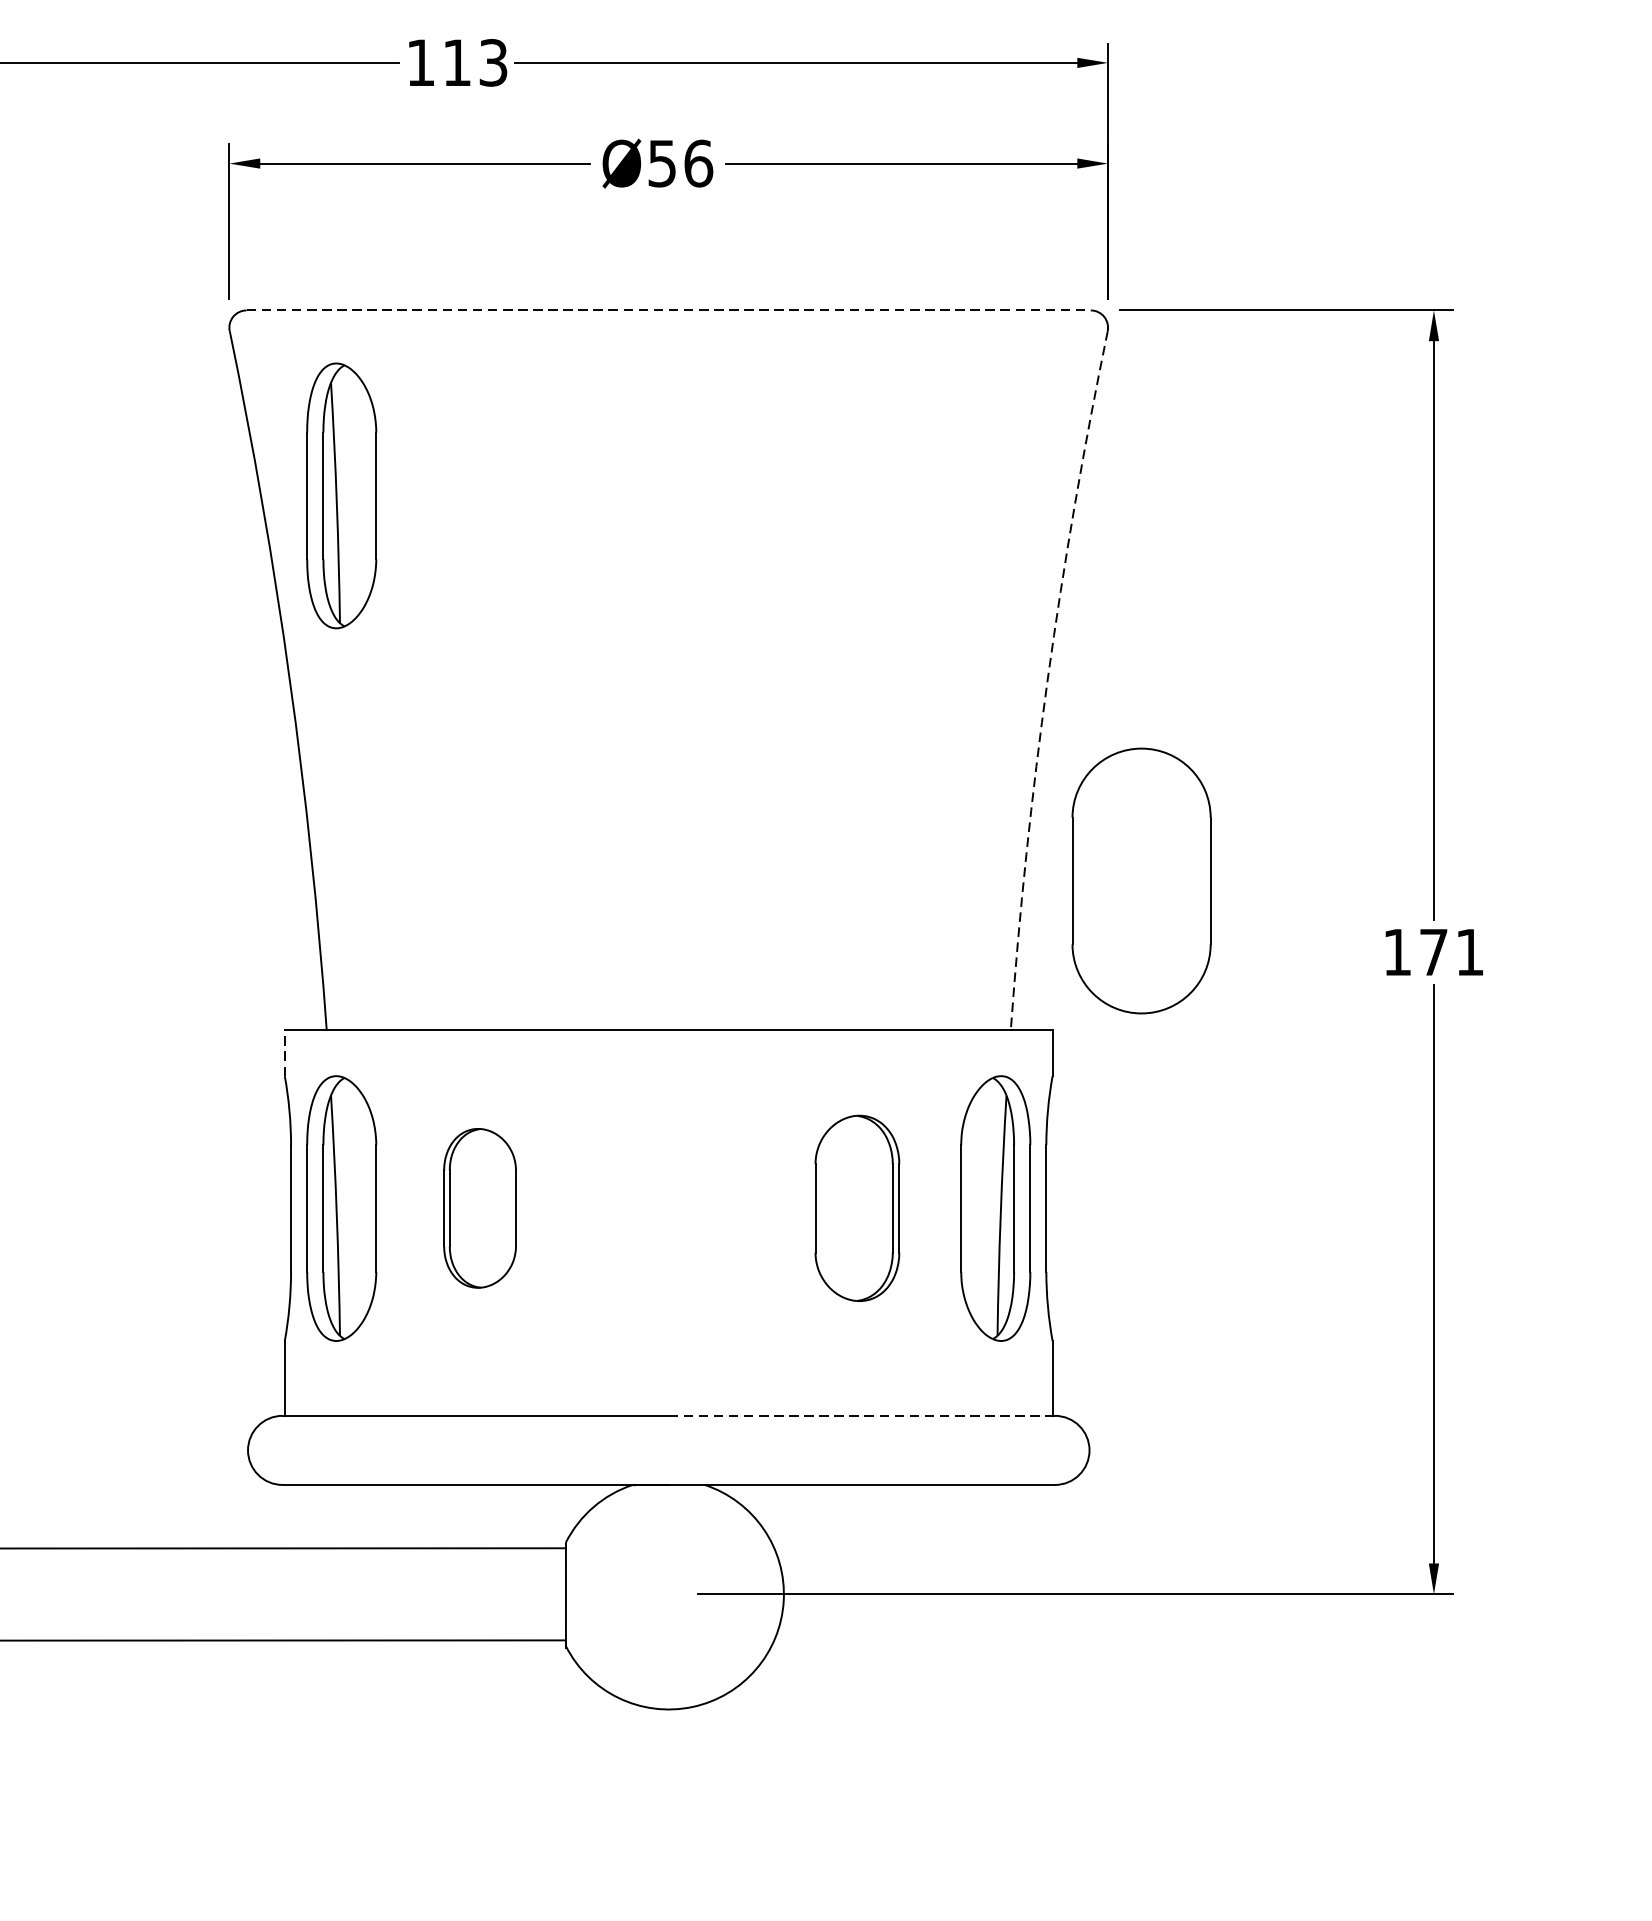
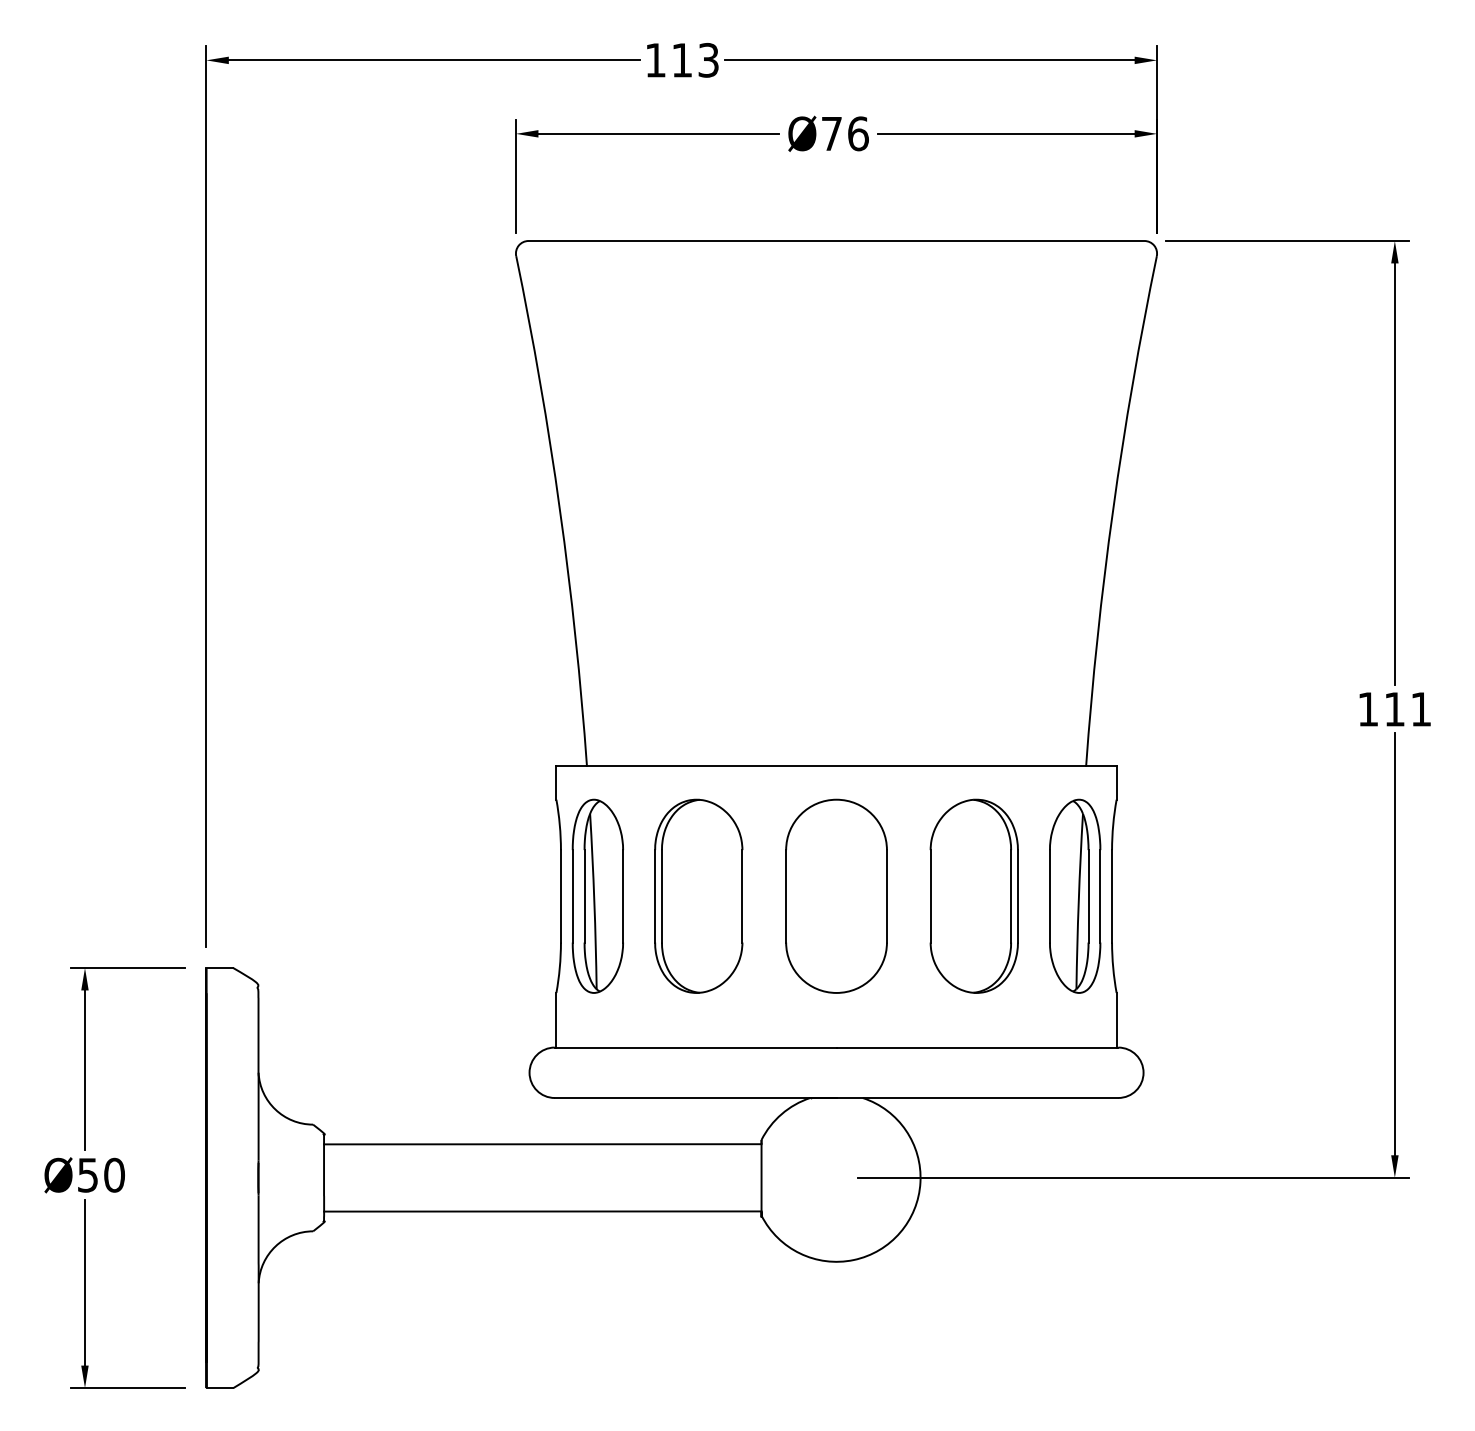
text: (661, 164) -> (831, 134), Ø56 -> Ø76
line: (668, 311) -> (836, 241), dashed -> solid
part: (341, 494) -> (597, 375), removed
arc: (1048, 678) -> (1113, 509), dashed -> solid
part: (1141, 879) -> (836, 895), moved
text: (1433, 952) -> (1394, 709), 171 -> 111
line: (284, 1052) -> (556, 782), dashed -> solid
part: (479, 1207) -> (698, 895), size x1.67
part: (856, 1207) -> (973, 895), size x1.43
line: (861, 1415) -> (977, 1047), dashed -> solid

